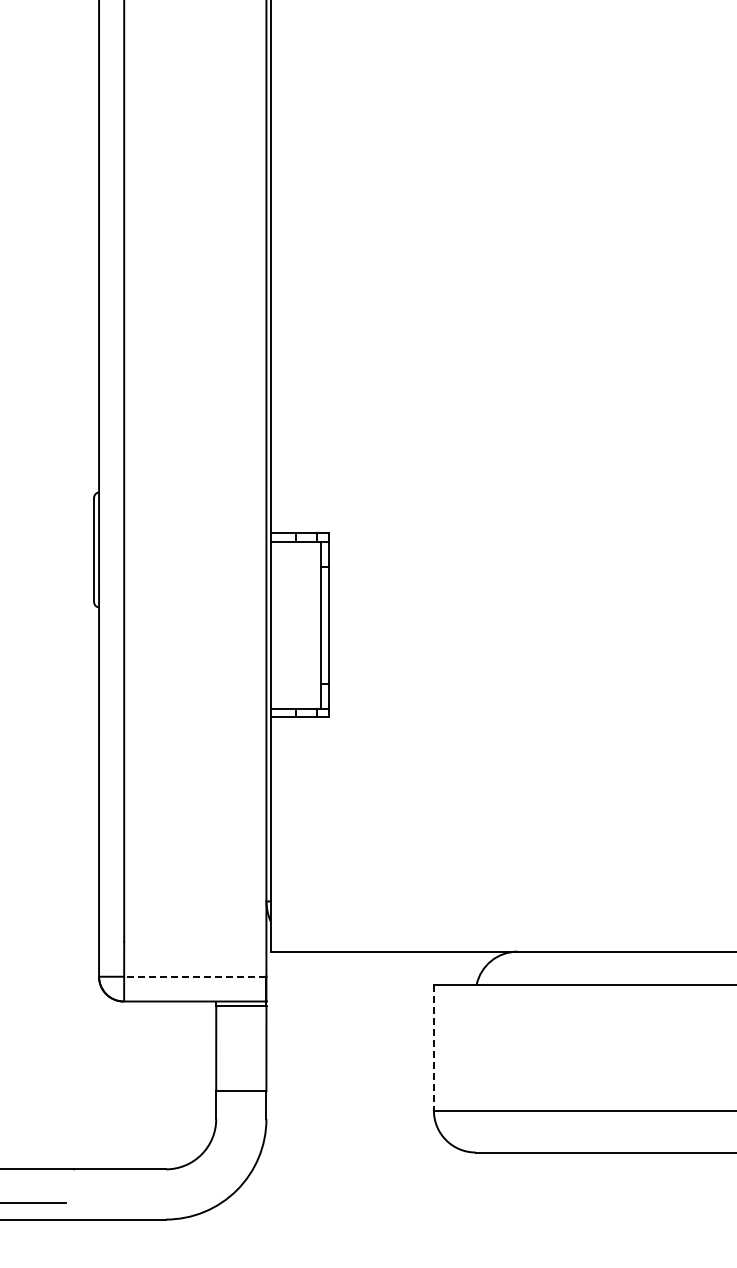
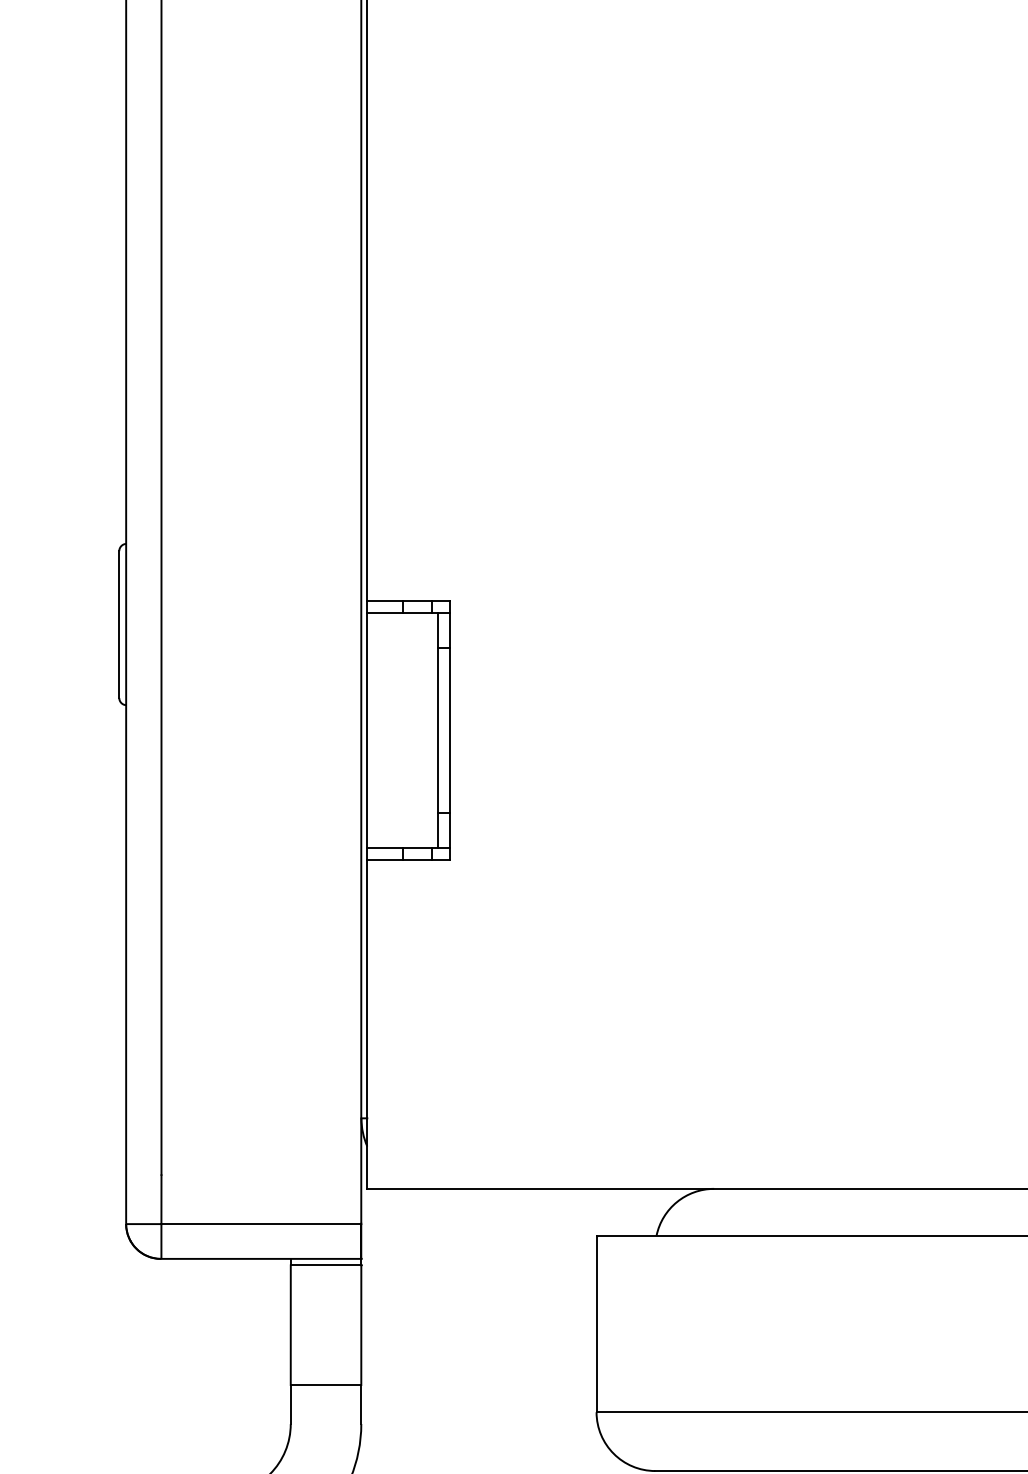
line: (194, 976) -> (260, 1223), dashed -> solid
line: (433, 1047) -> (595, 1323), dashed -> solid

